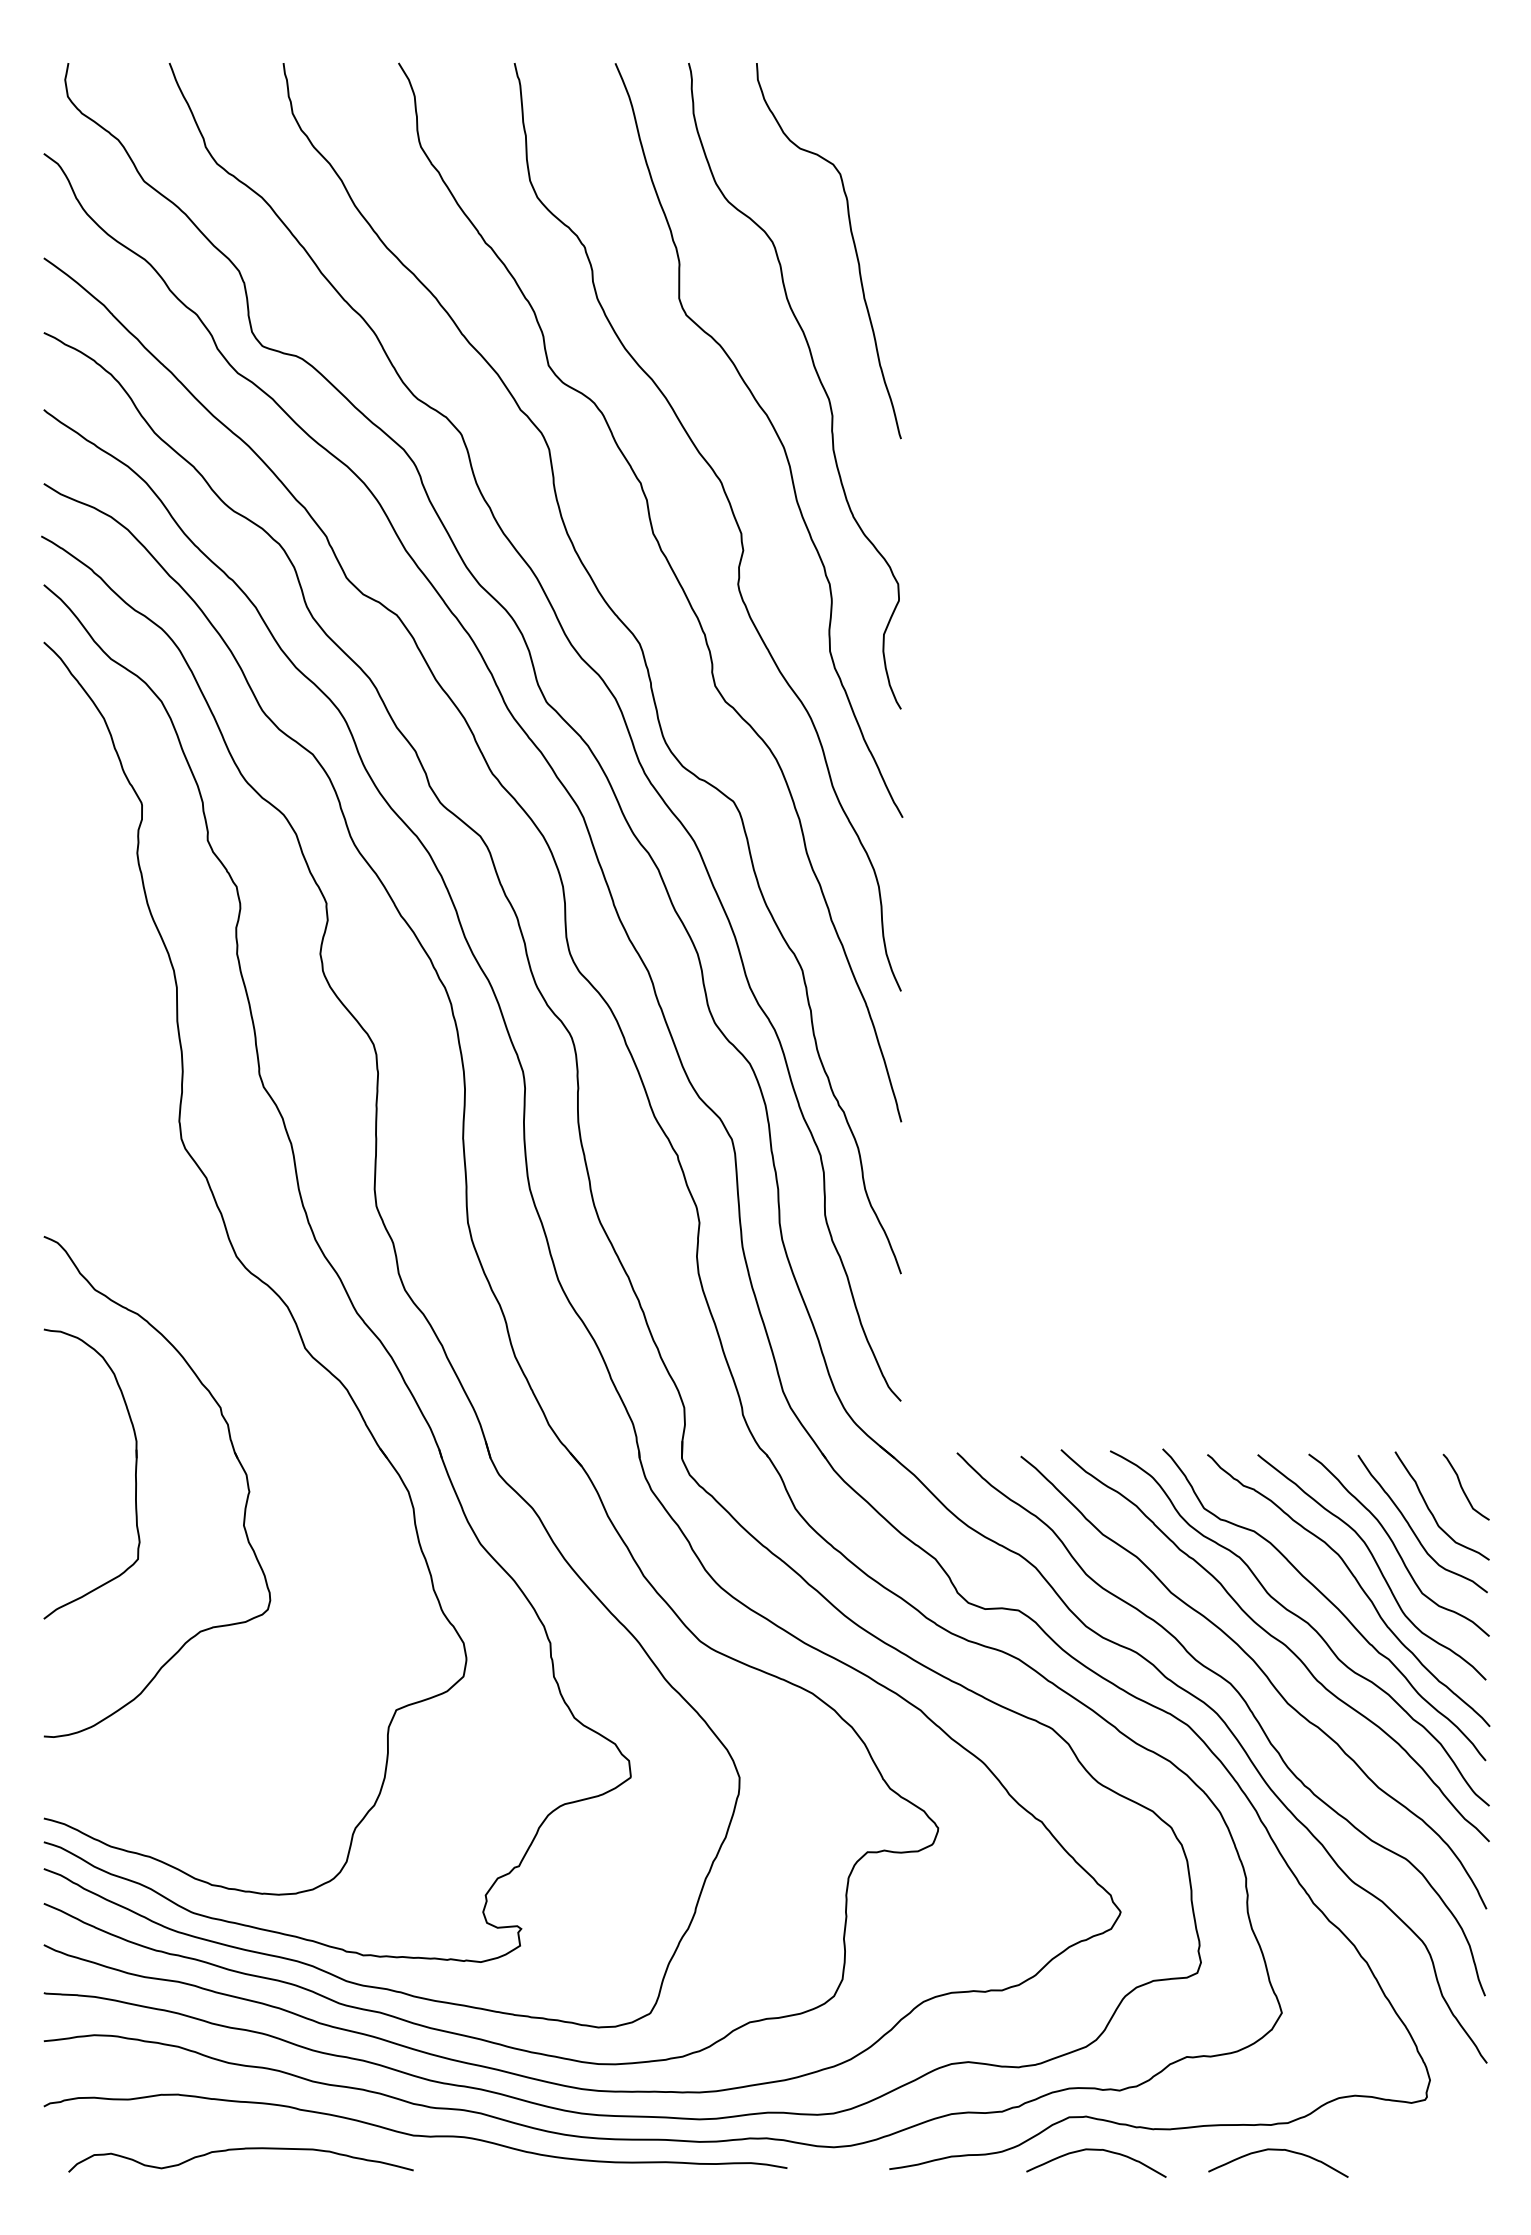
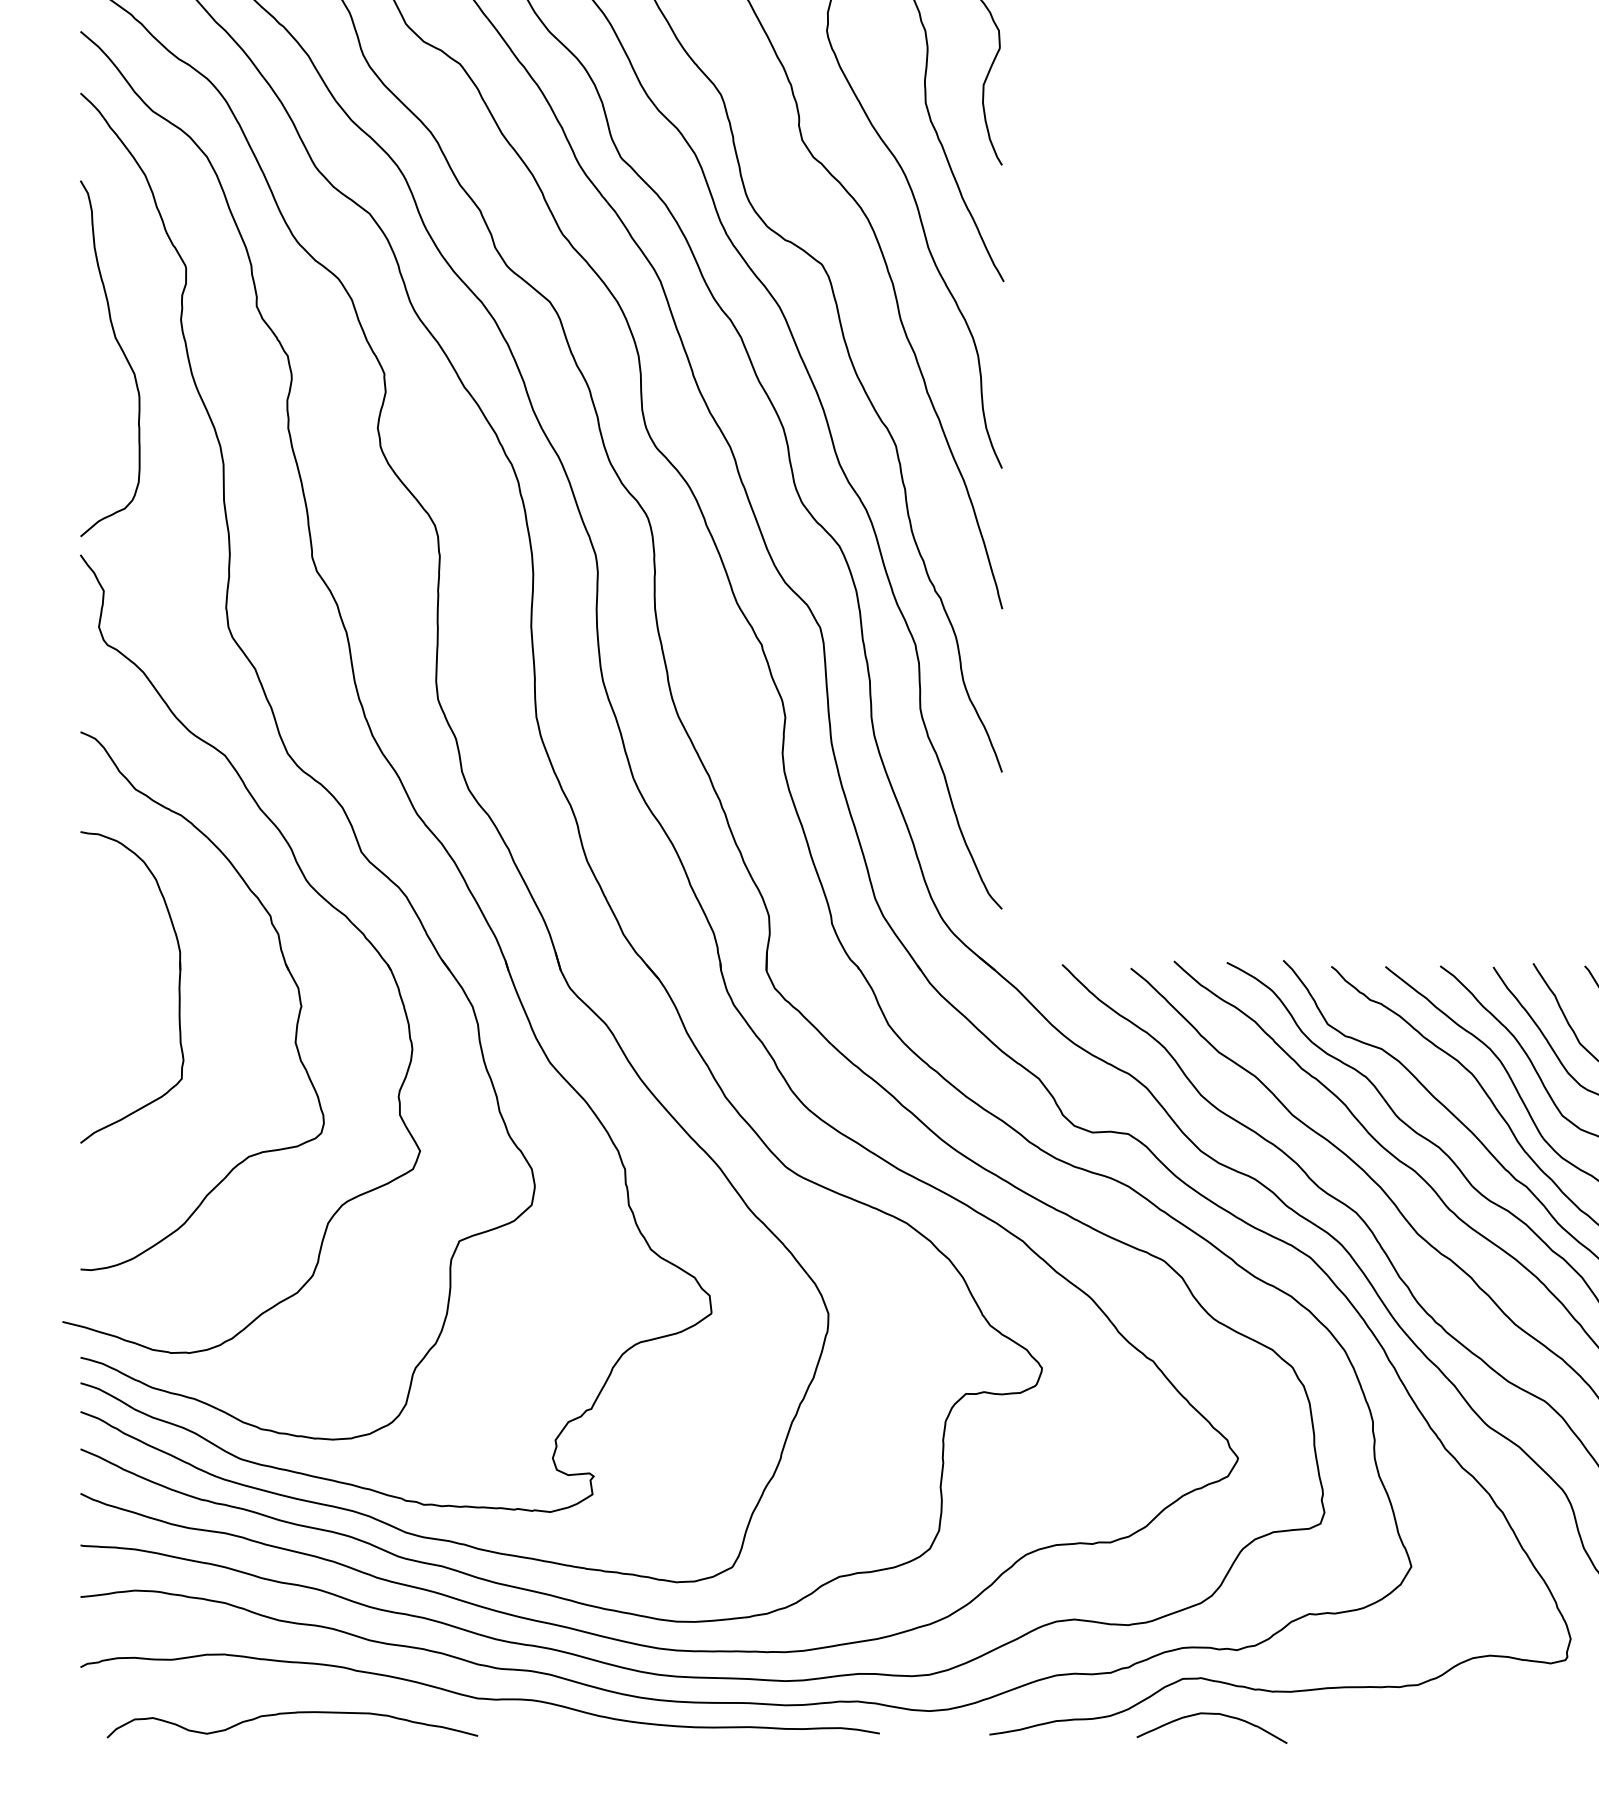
curve: (82, 883) -> (122, 352), added
part: (256, 1379) -> (309, 885), added
curve: (1278, 2150) -> (1407, 1714), removed

